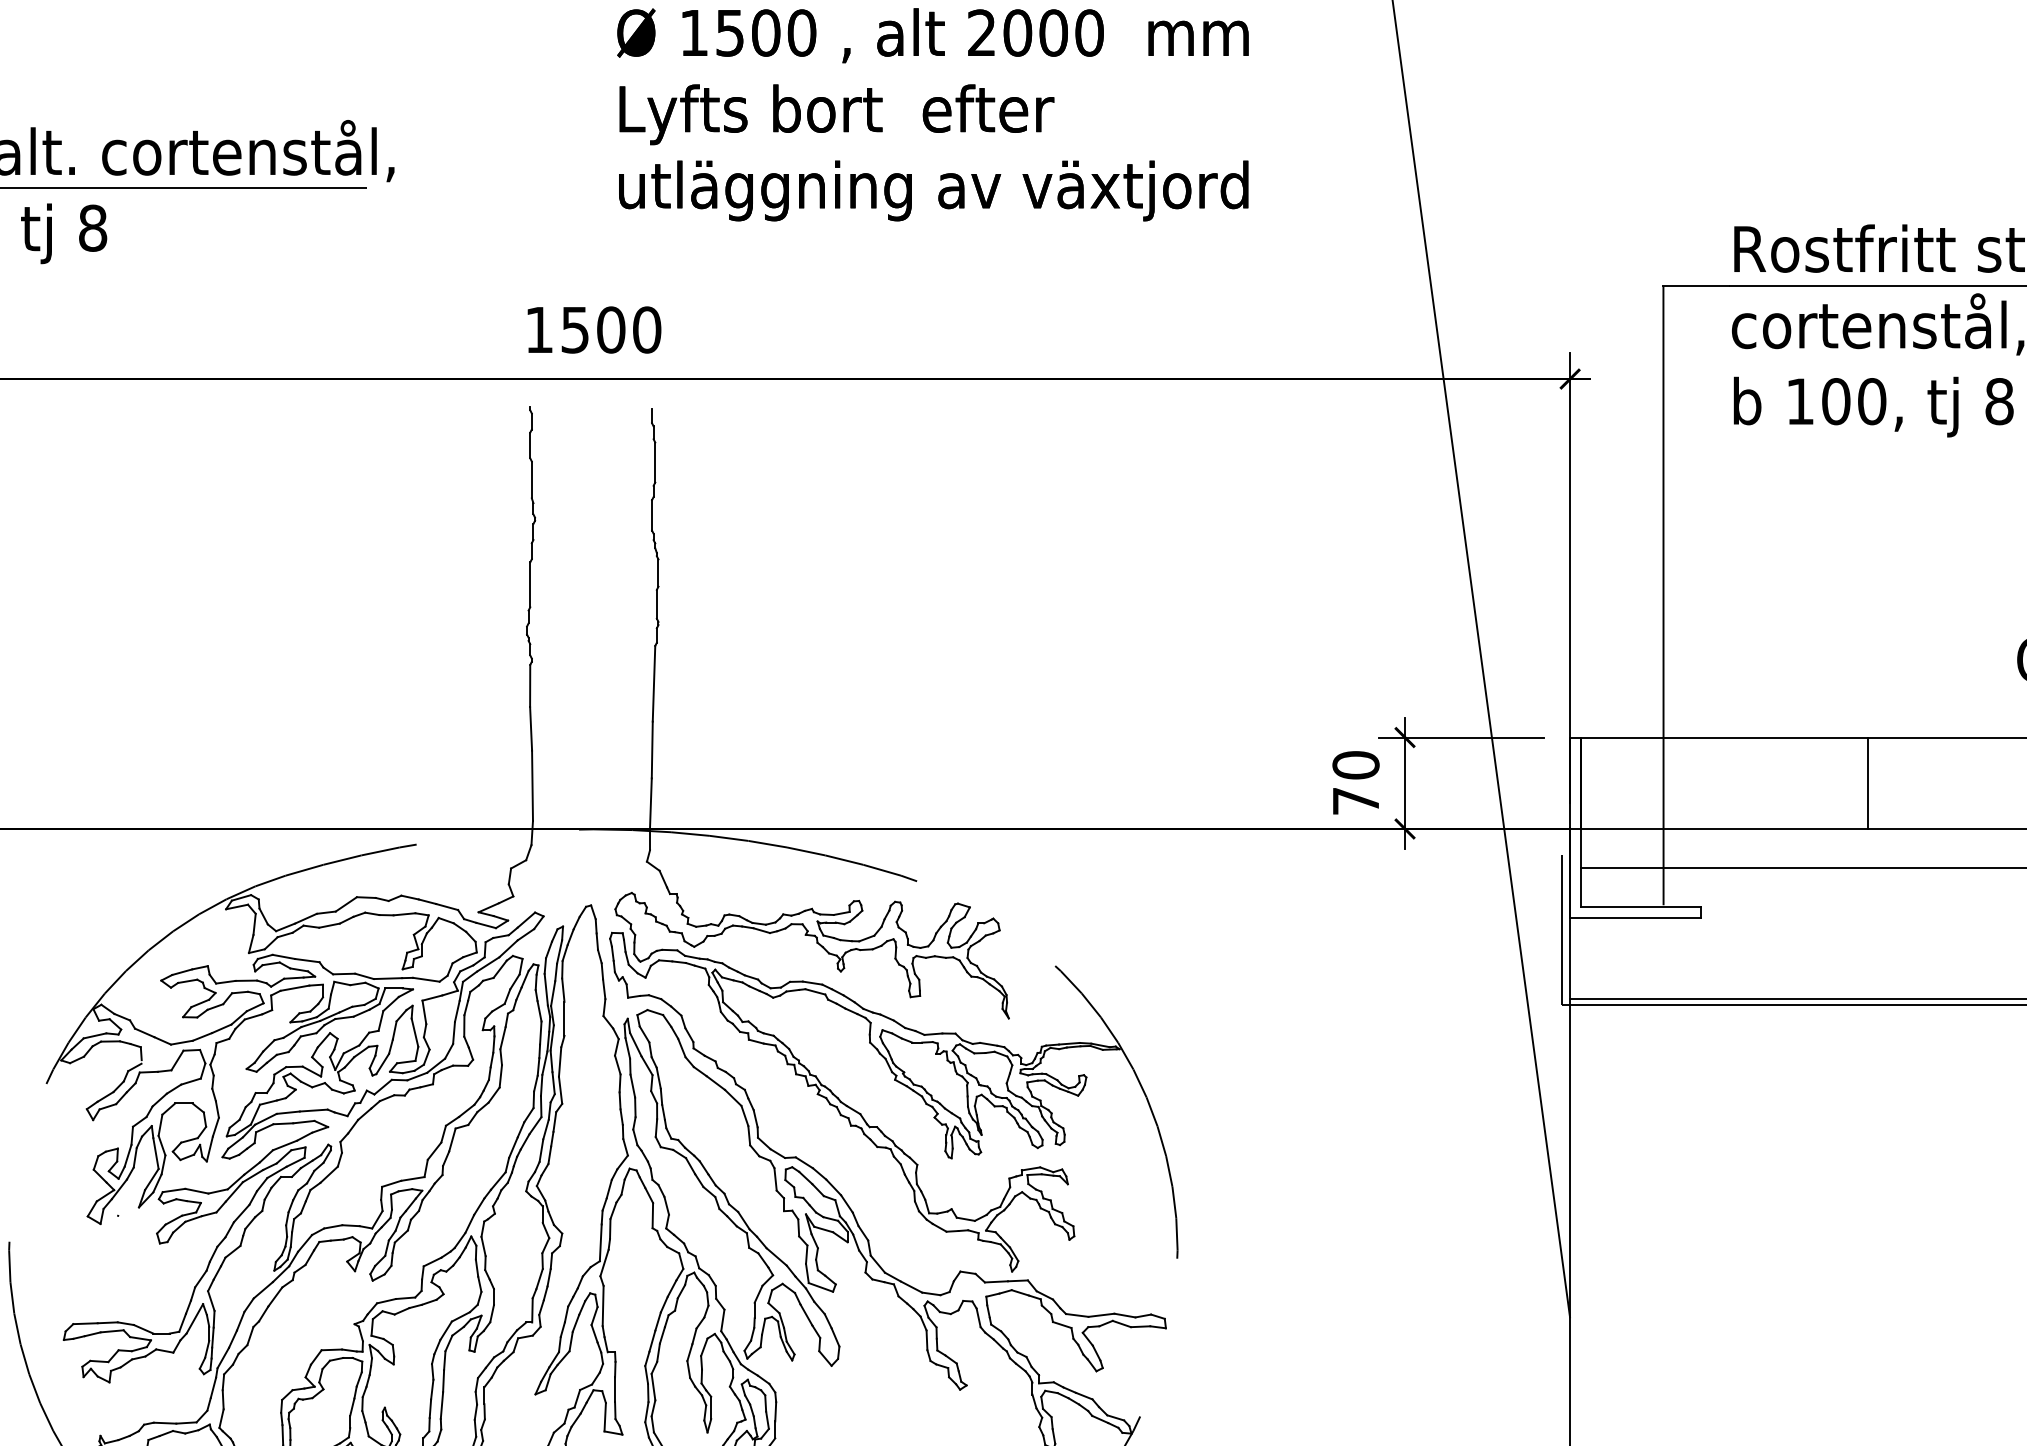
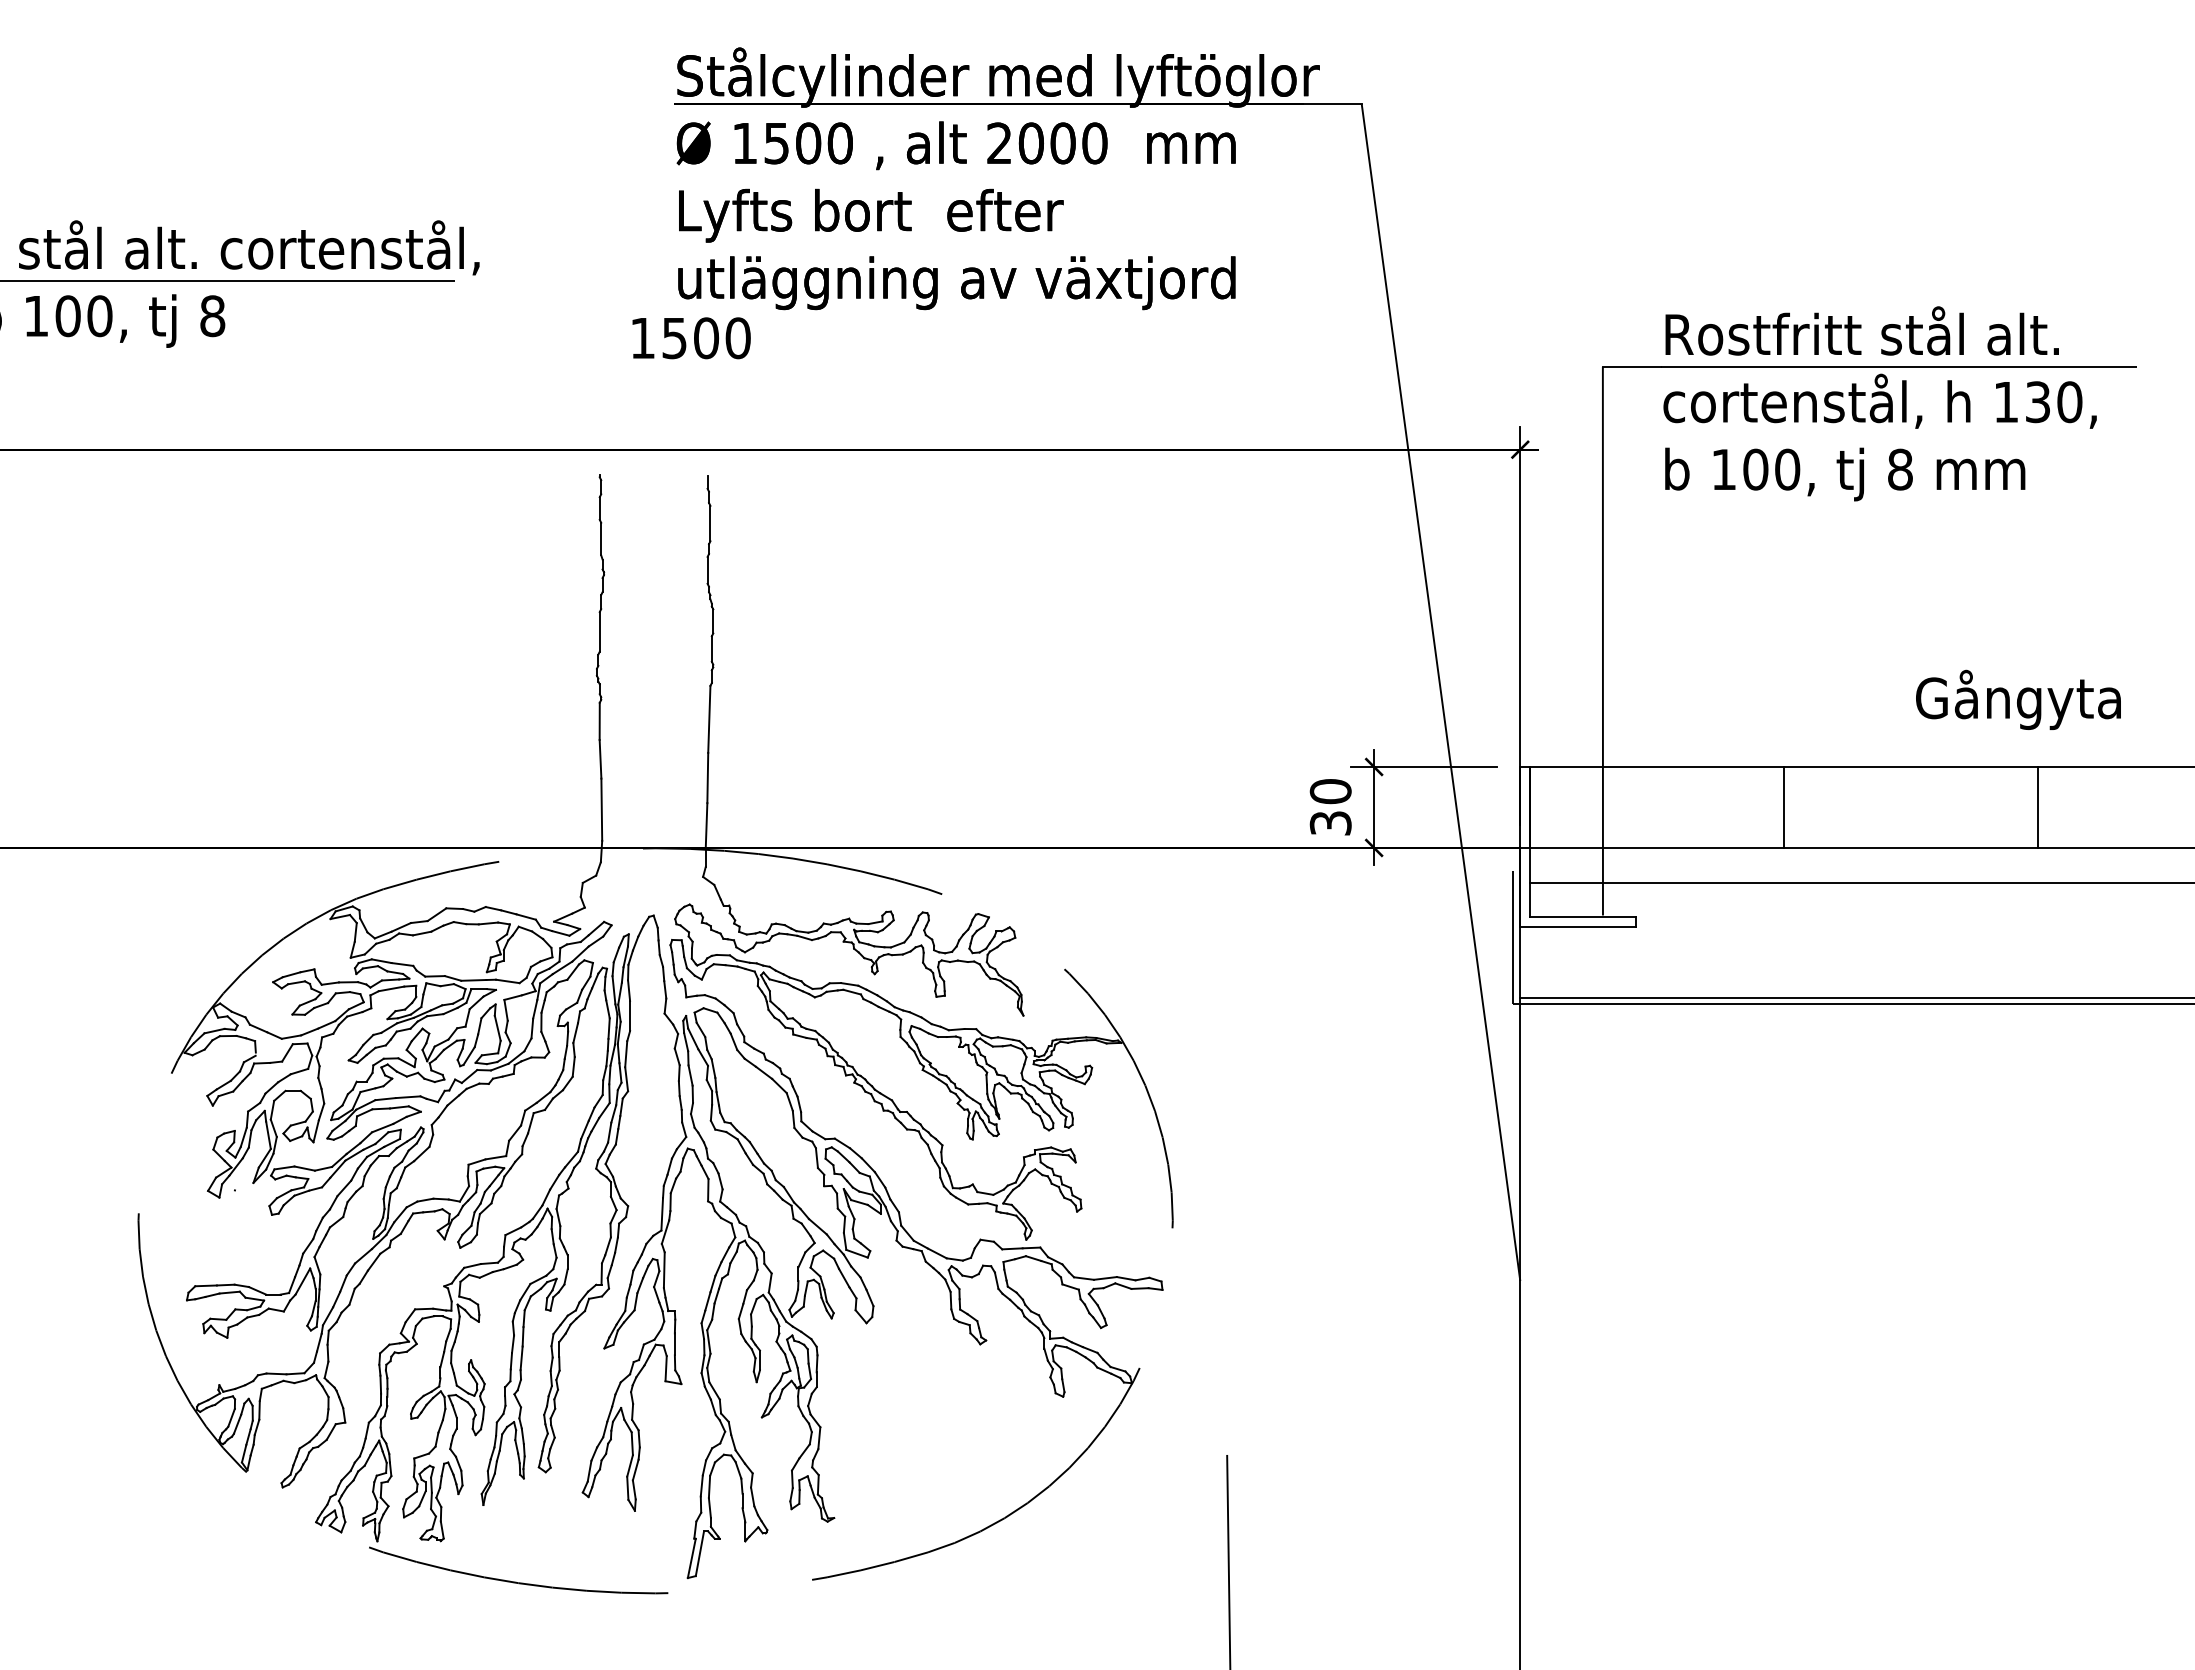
text: (594, 330) -> (691, 338), moved
text: (1355, 801) -> (1330, 823), 70 -> 30

